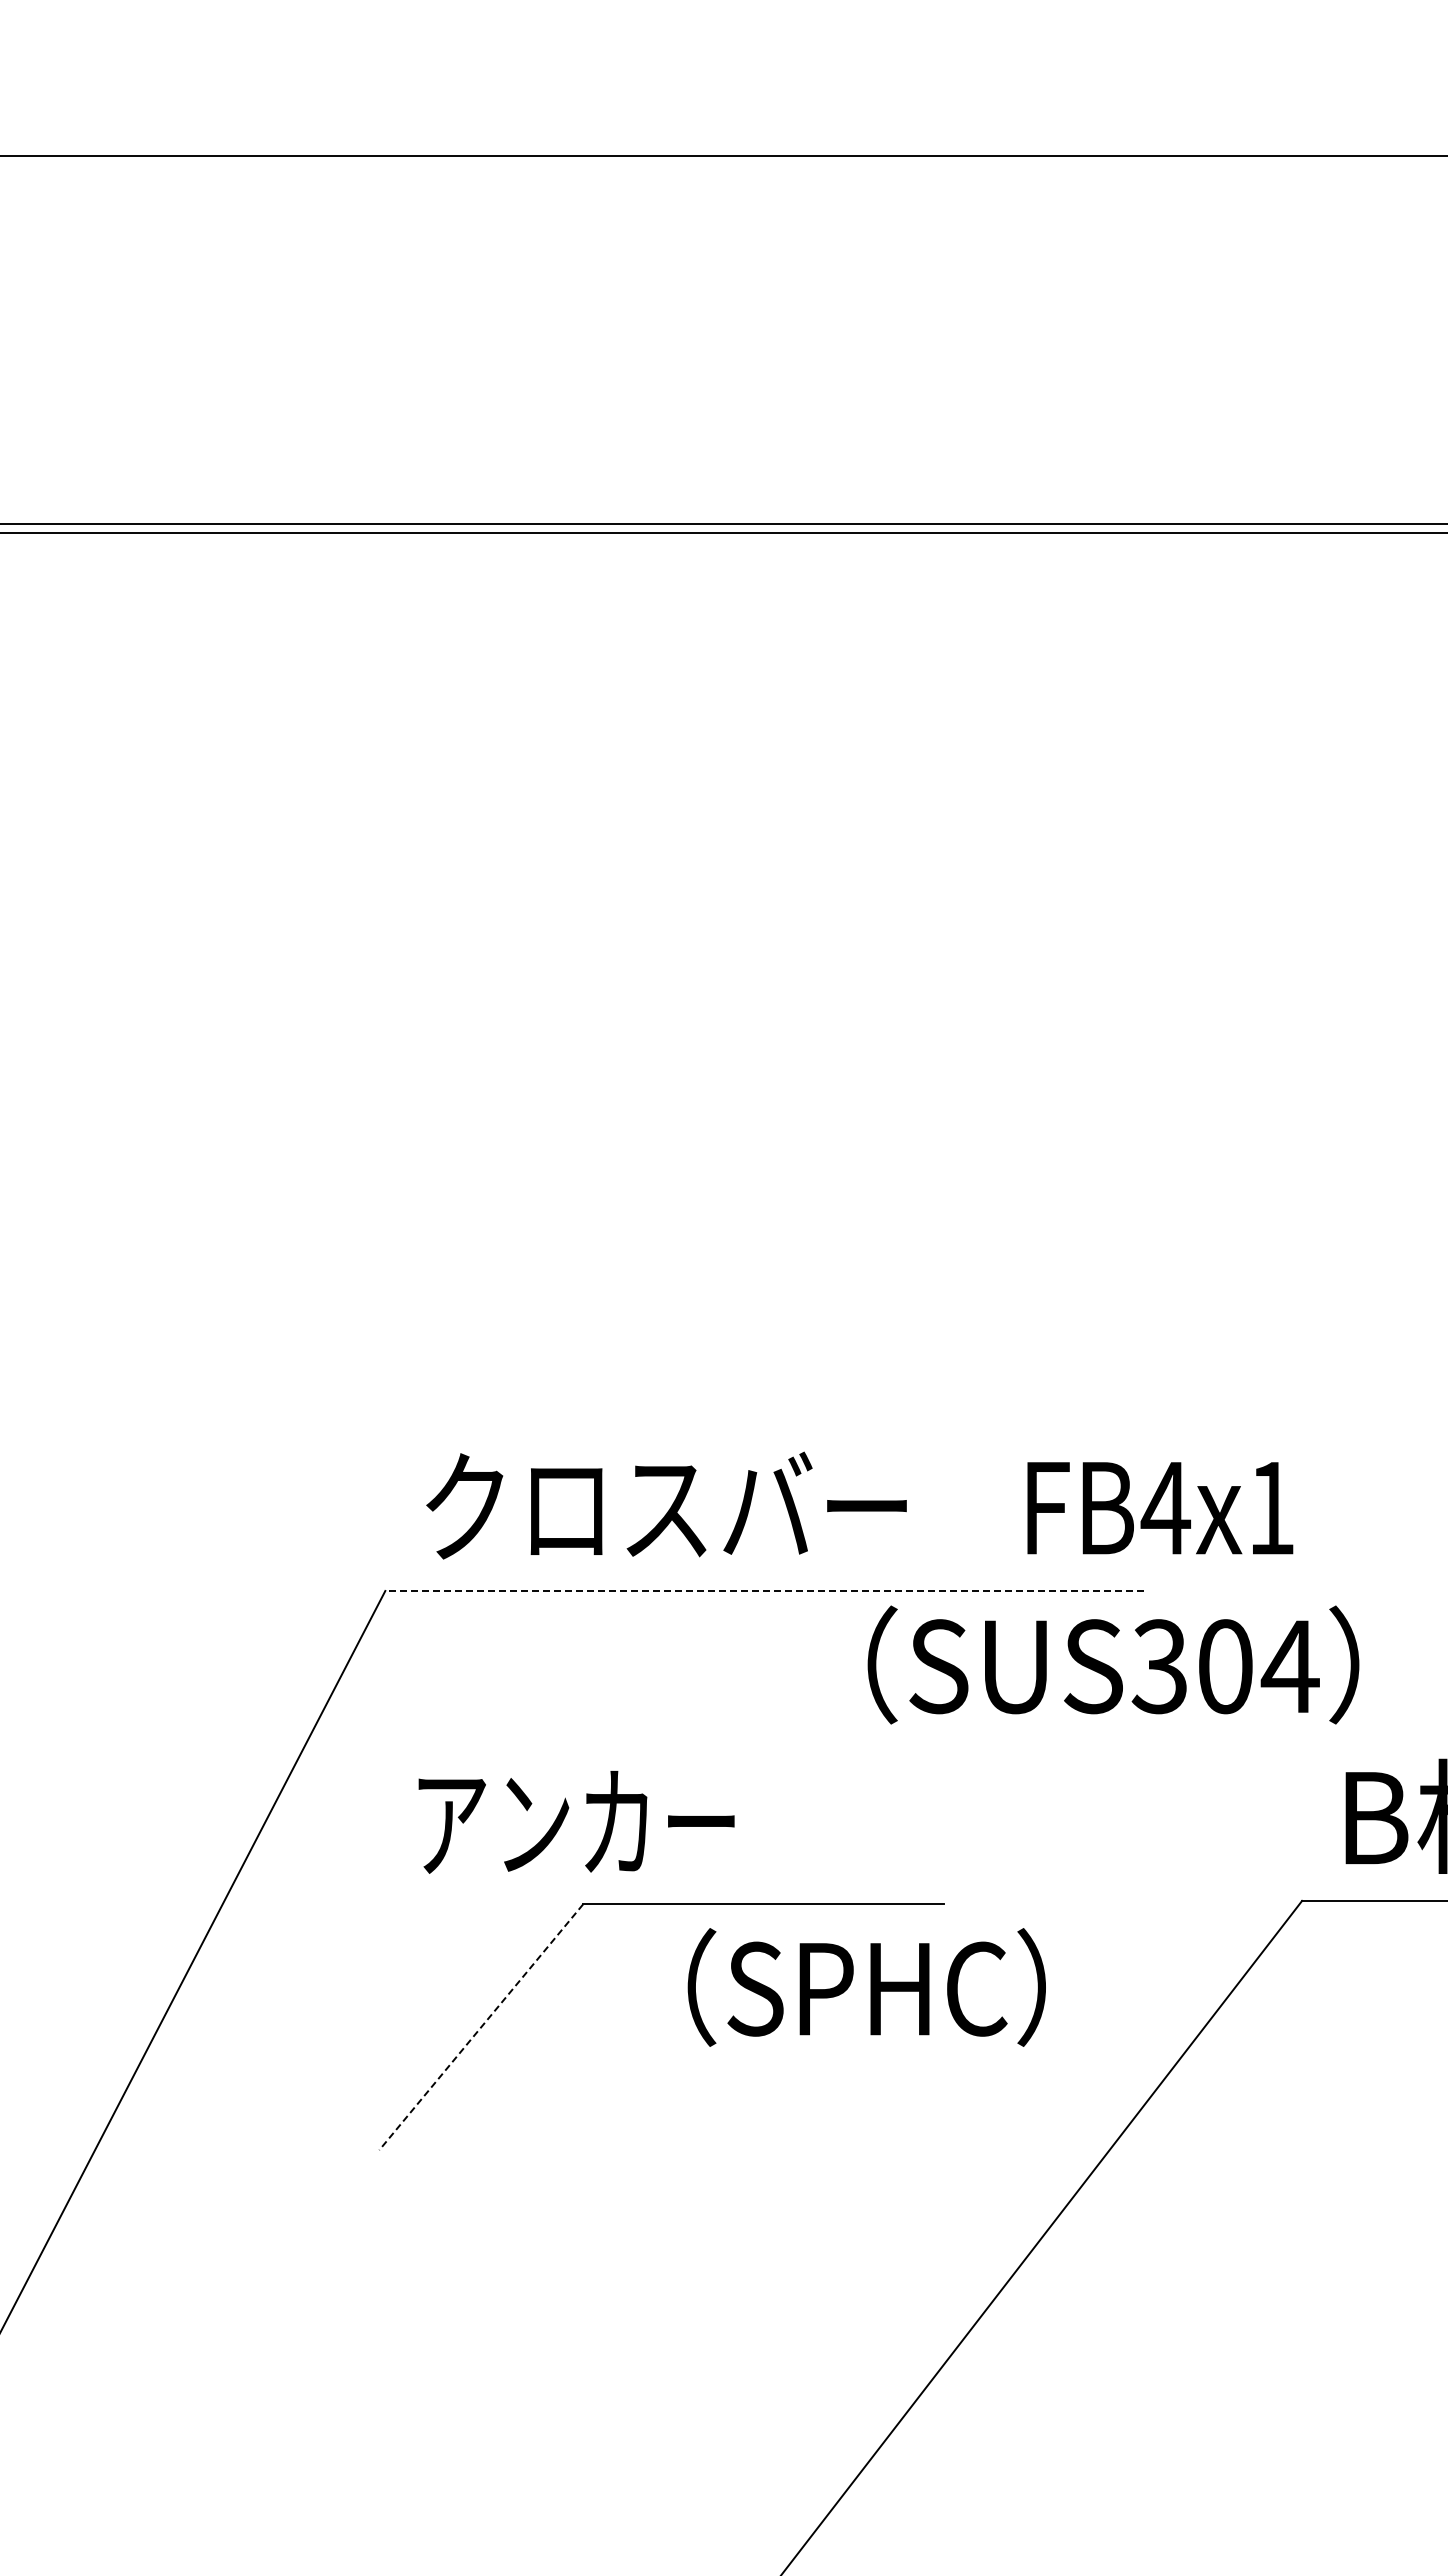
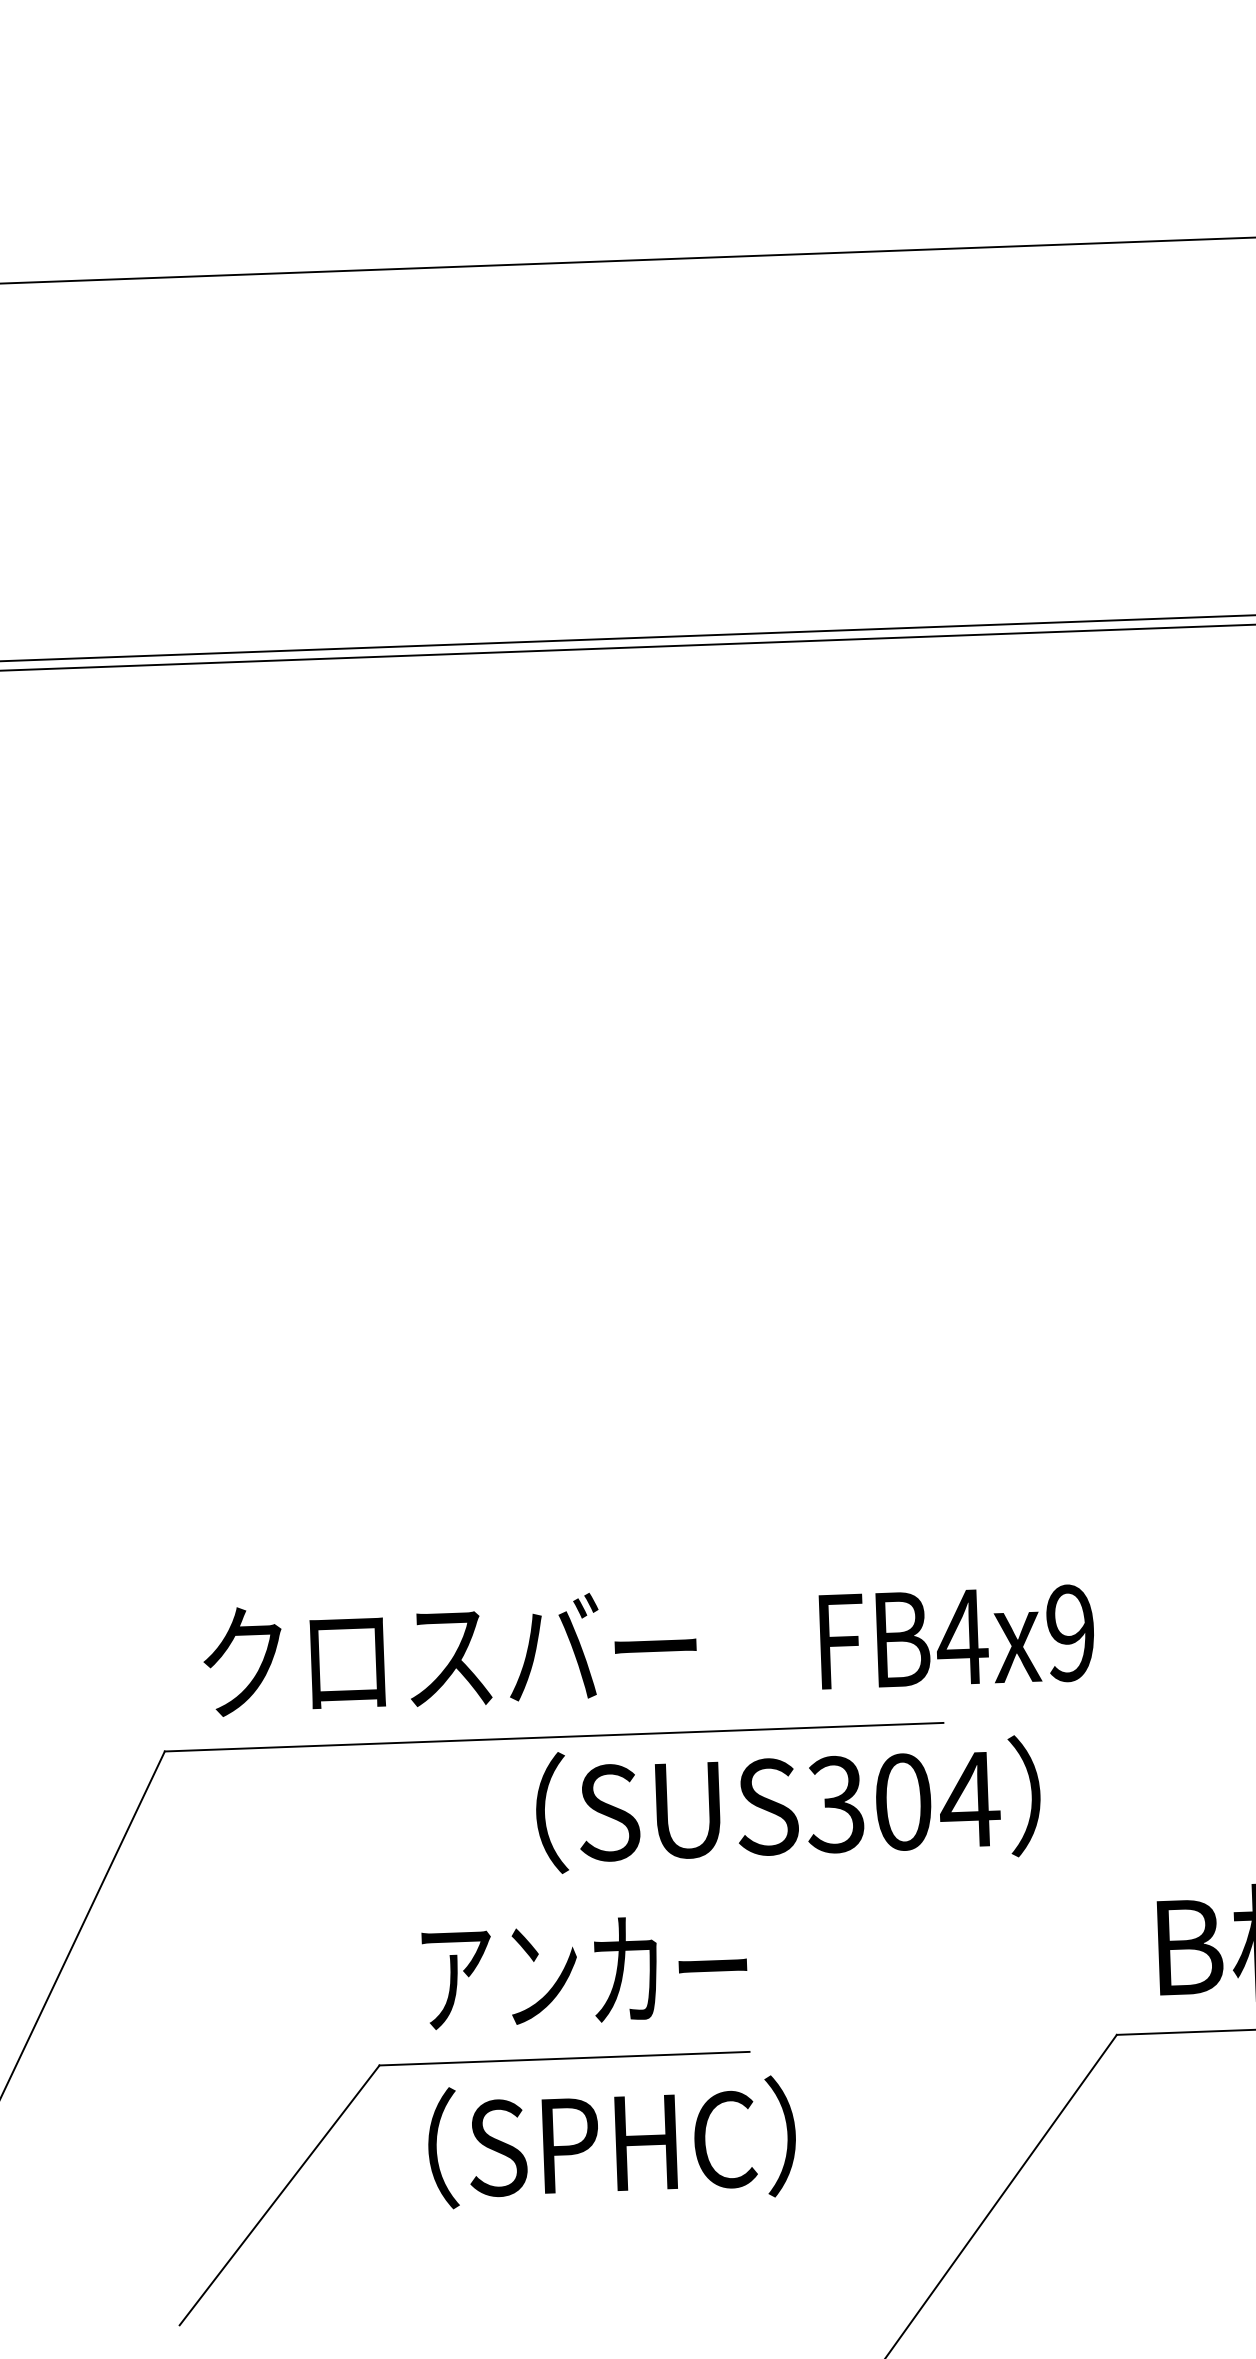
text: (1271, 1507) -> (1070, 1632), FB4x1 -> FB4x9
line: (764, 1590) -> (553, 1736), dashed -> solid
text: (1113, 1664) -> (788, 1804), moved
text: (576, 1822) -> (584, 1971), moved
text: (866, 1987) -> (611, 2142), moved
line: (481, 2027) -> (279, 2195), dashed -> solid

